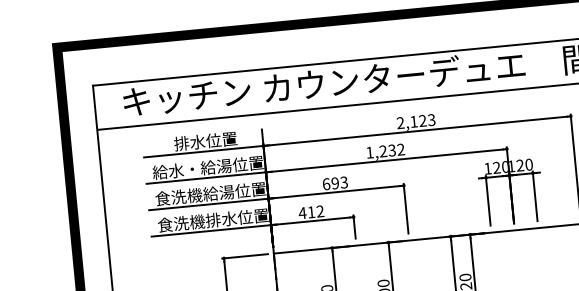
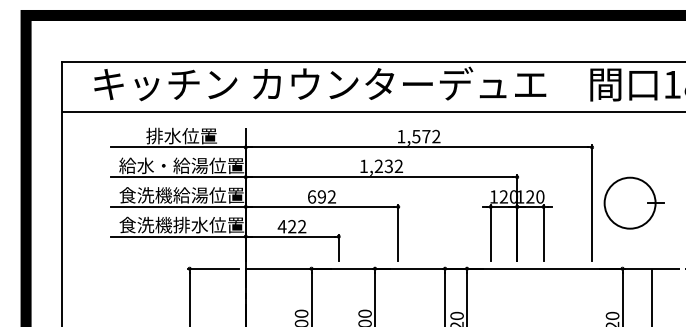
text: (415, 121) -> (418, 136), 2,123 -> 1,572
text: (343, 183) -> (331, 197), 693 -> 692
text: (311, 212) -> (292, 226), 412 -> 422

